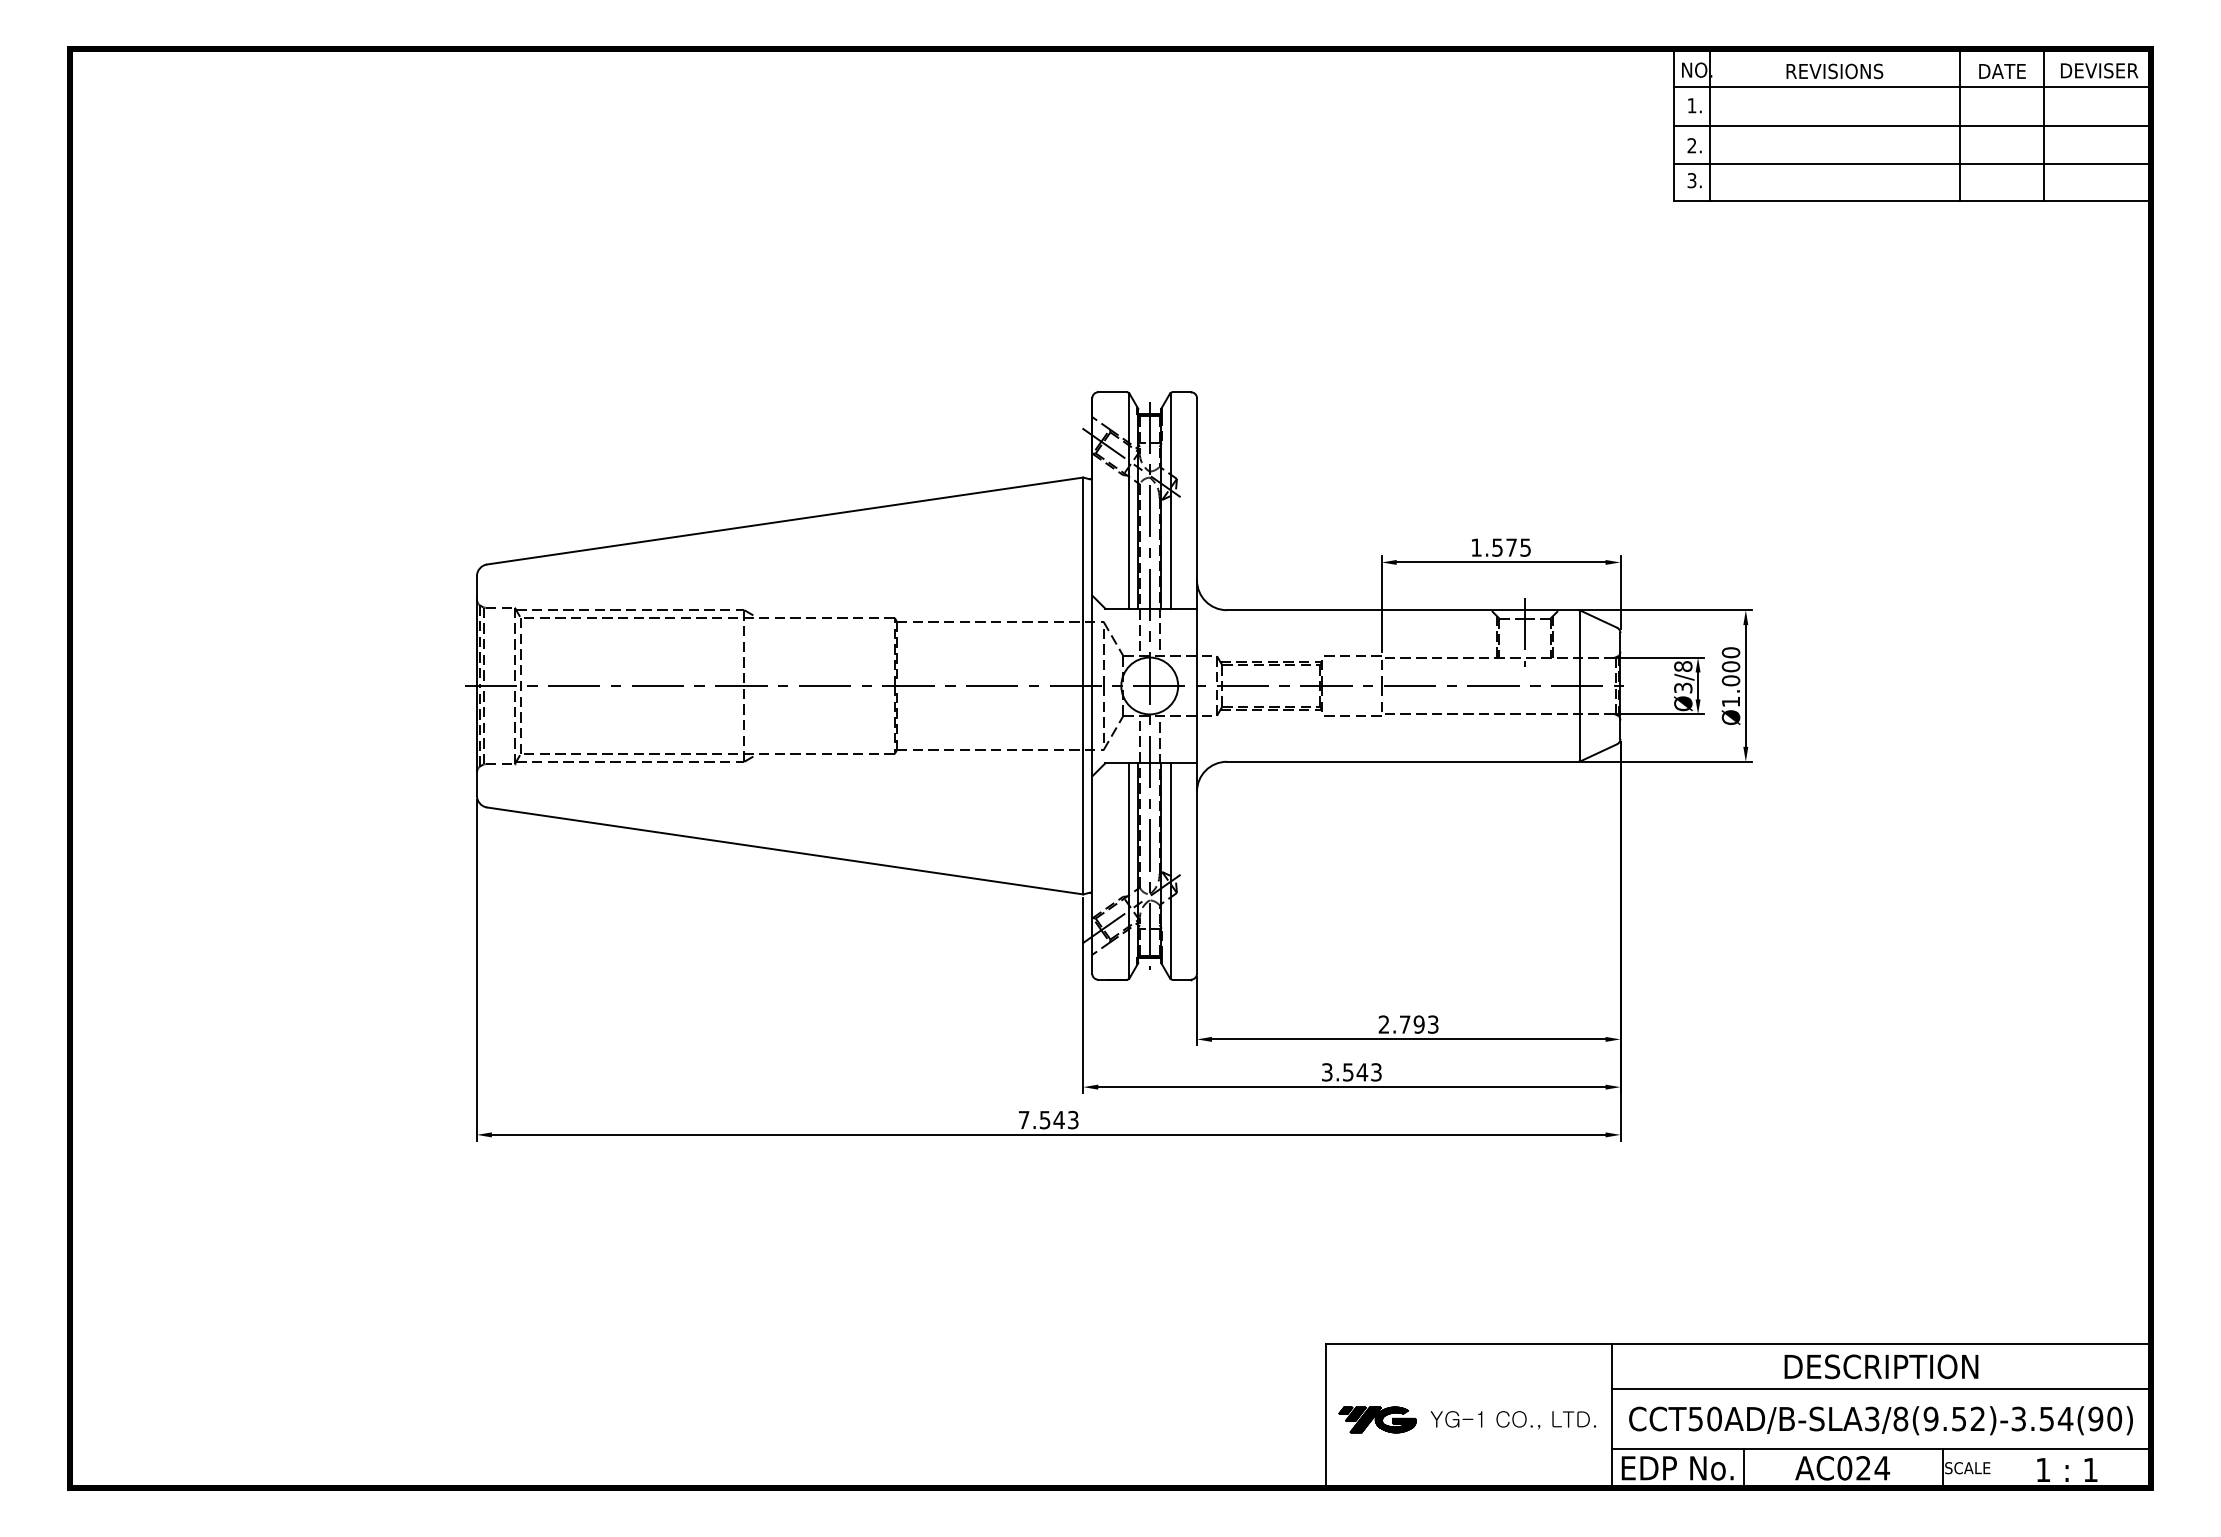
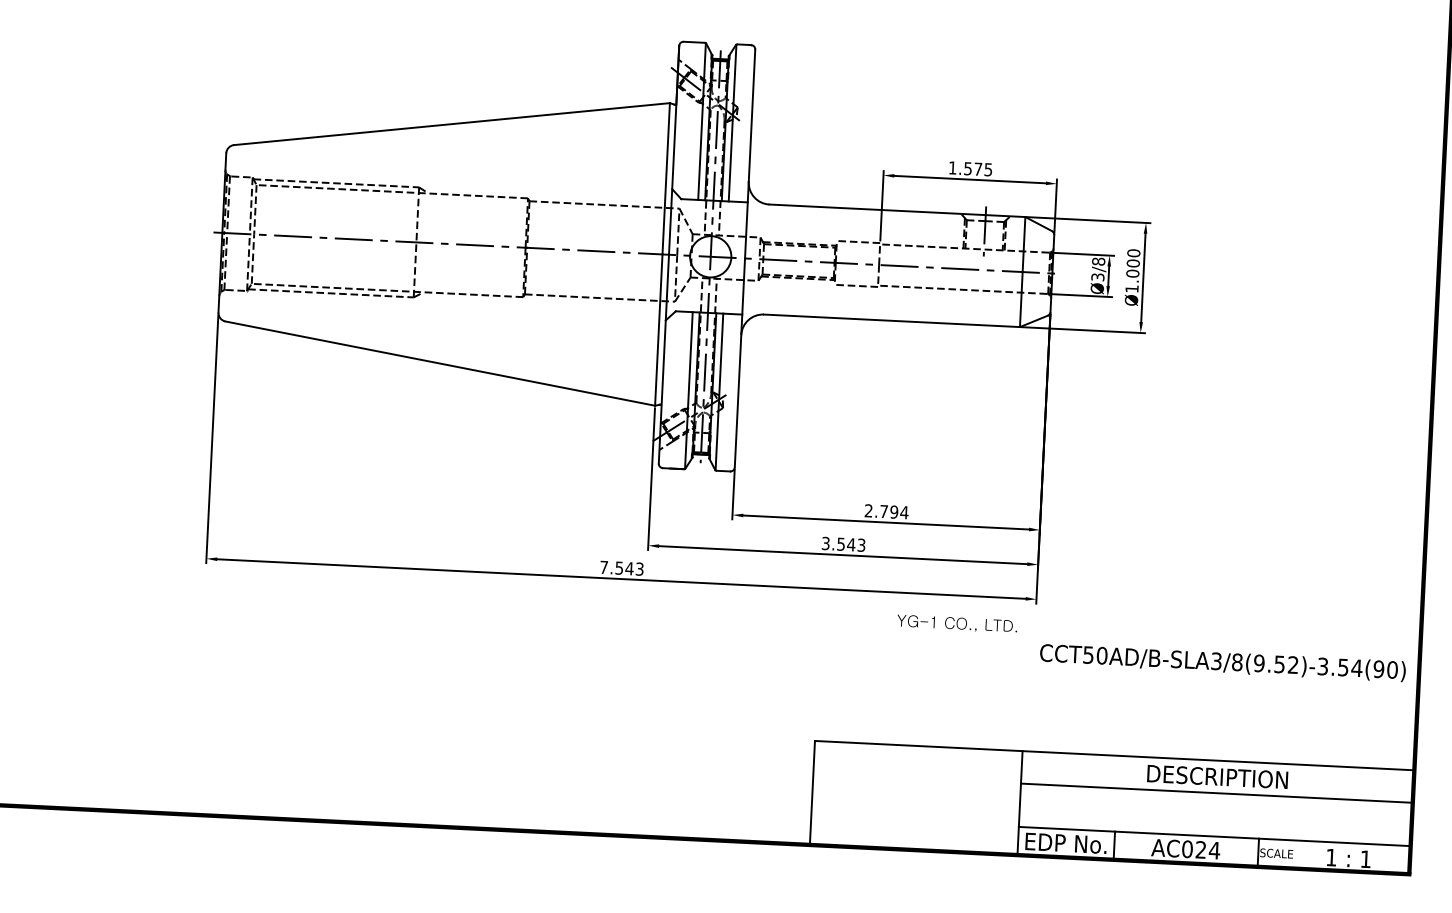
text: (1433, 1024) -> (904, 512), 2.793 -> 2.794
part: (1377, 1419) -> (849, 797), removed
text: (1512, 1420) -> (956, 624), moved
text: (1880, 1420) -> (1222, 662), moved

